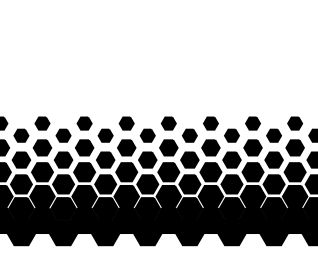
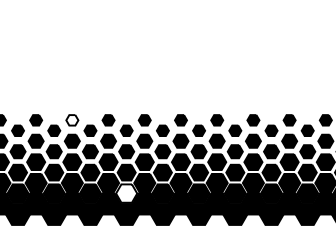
fill: (84, 123) -> (72, 120), removed
fill: (147, 208) -> (126, 193), removed

